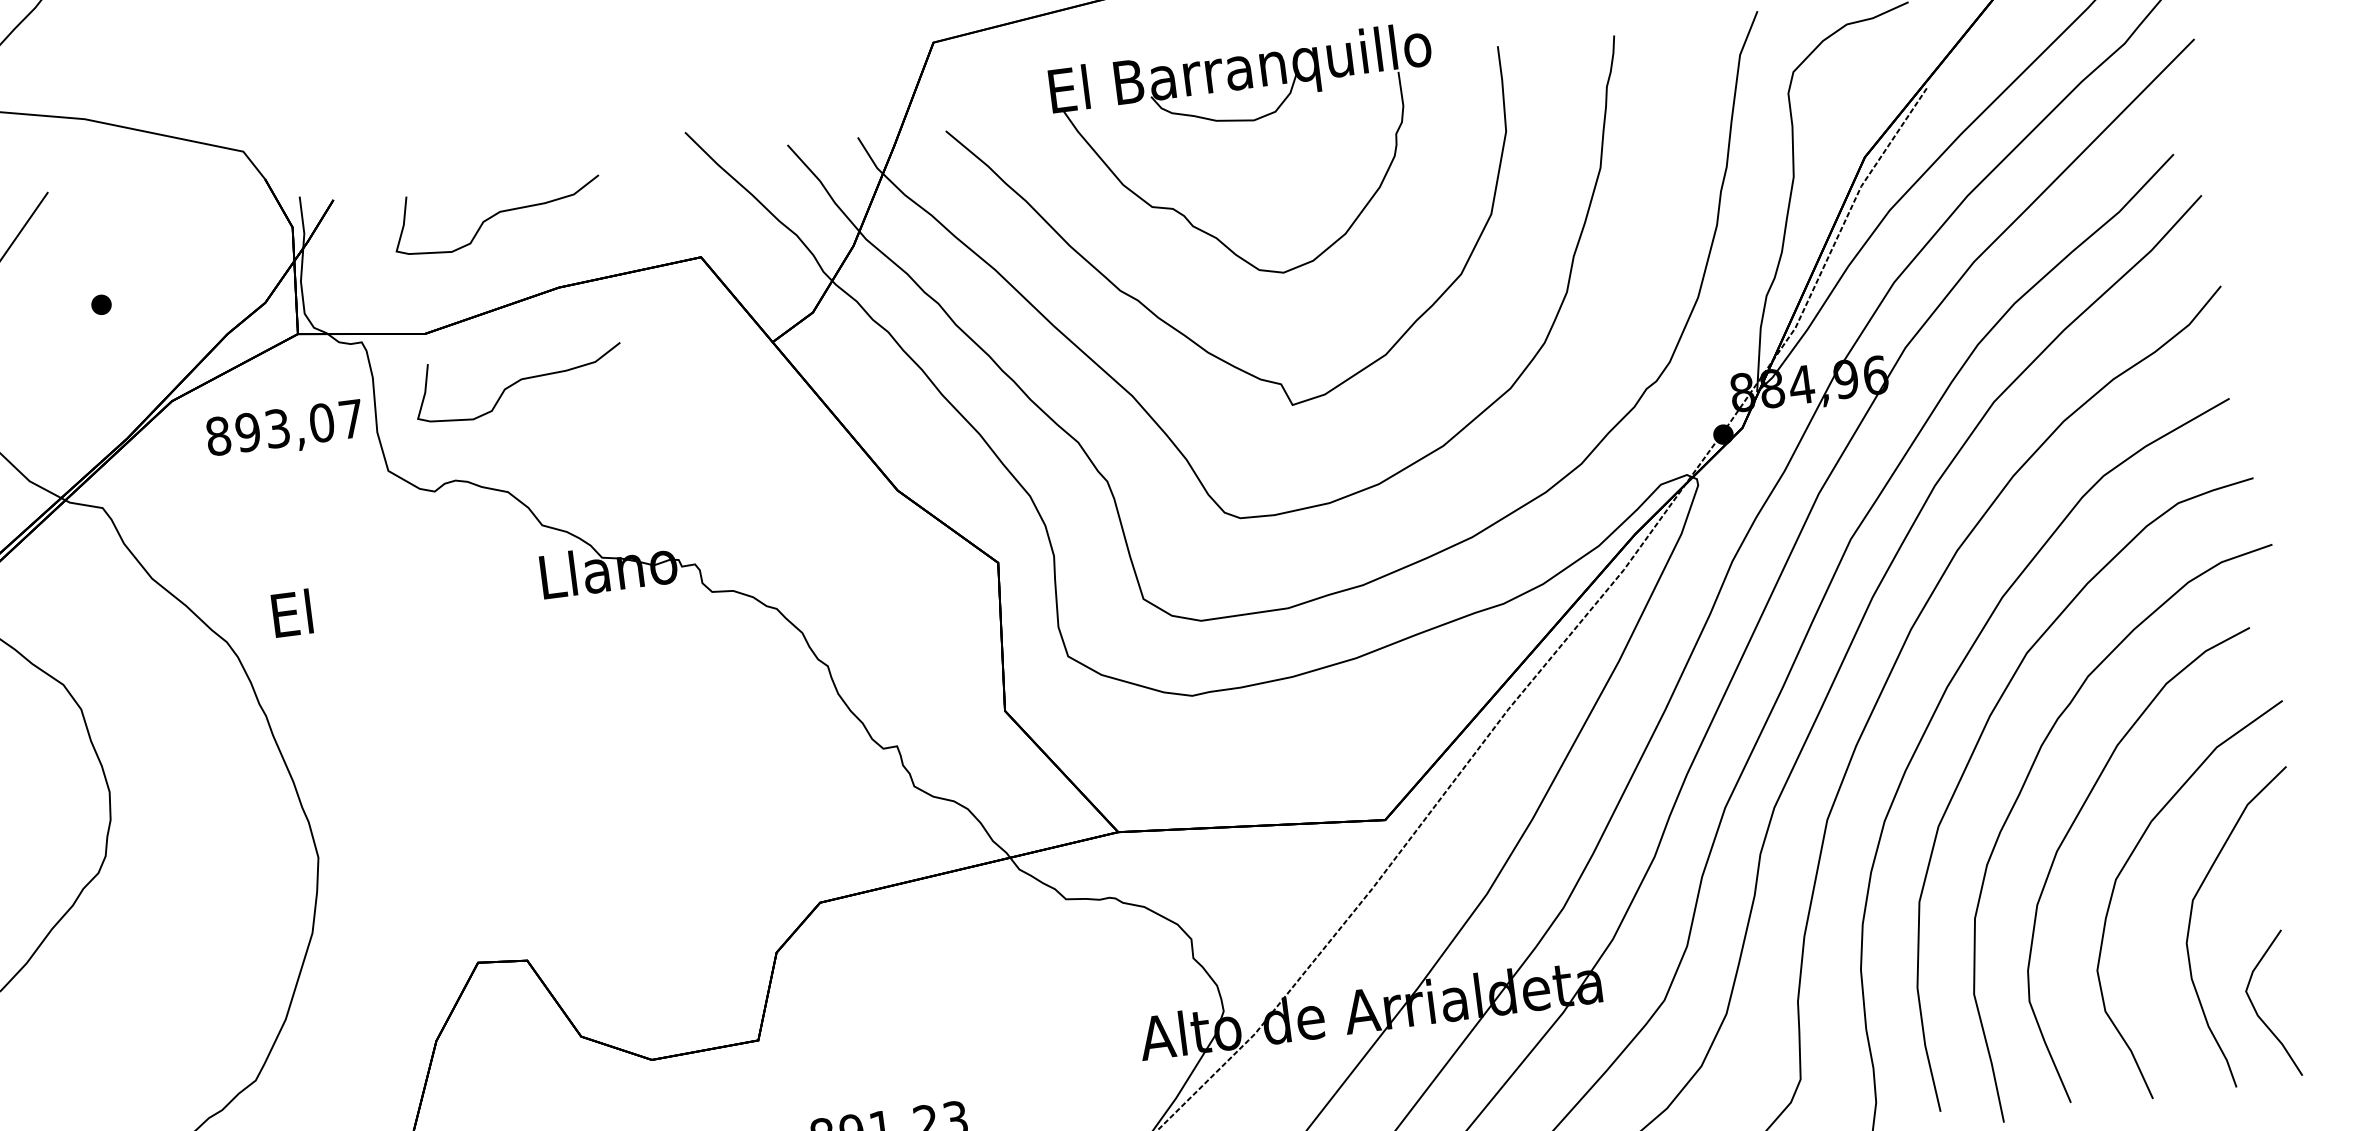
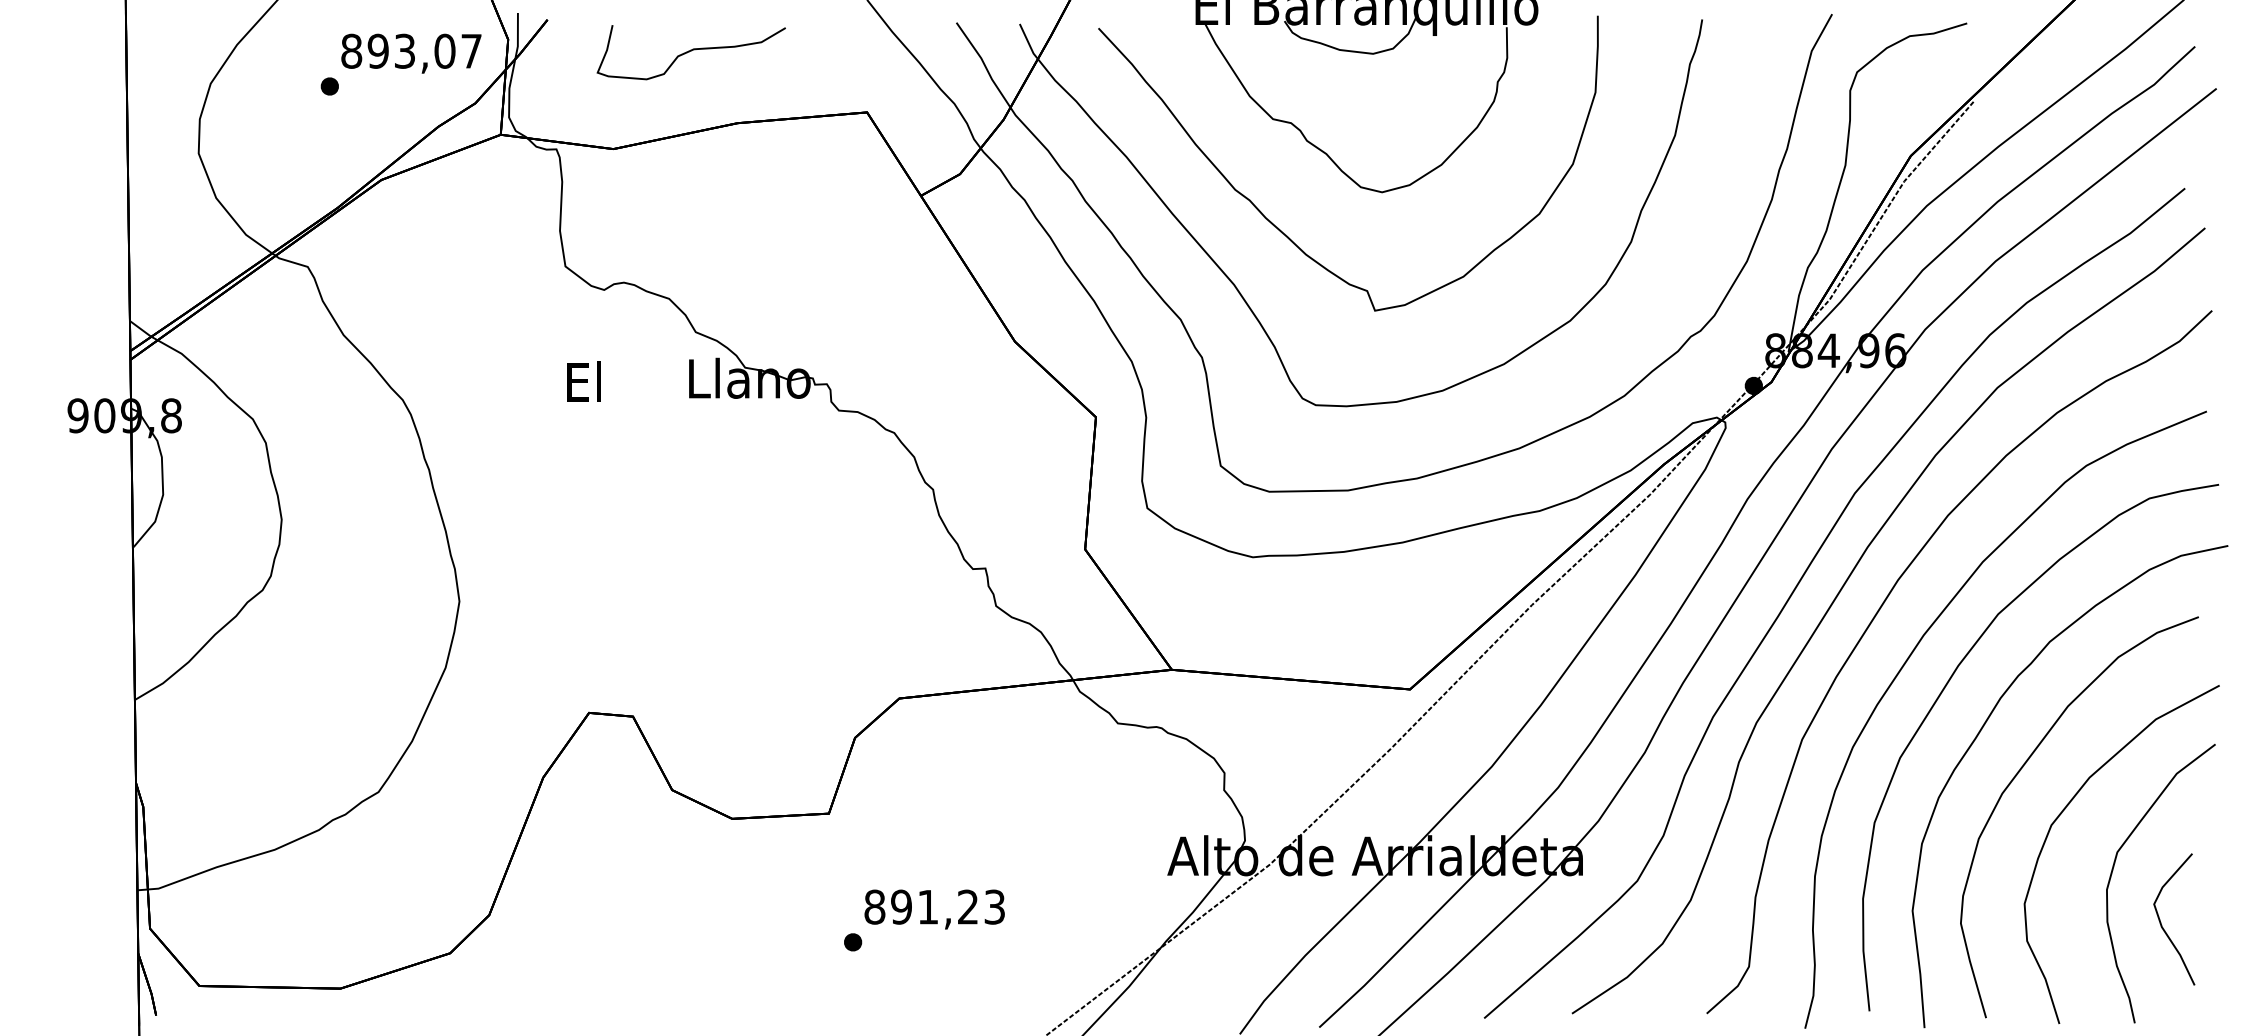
curve: (517, 382) -> (690, 202), removed
text: (285, 430) -> (411, 53), moved
text: (291, 613) -> (583, 381), moved
part: (2256, 1010) -> (2161, 922), moved

